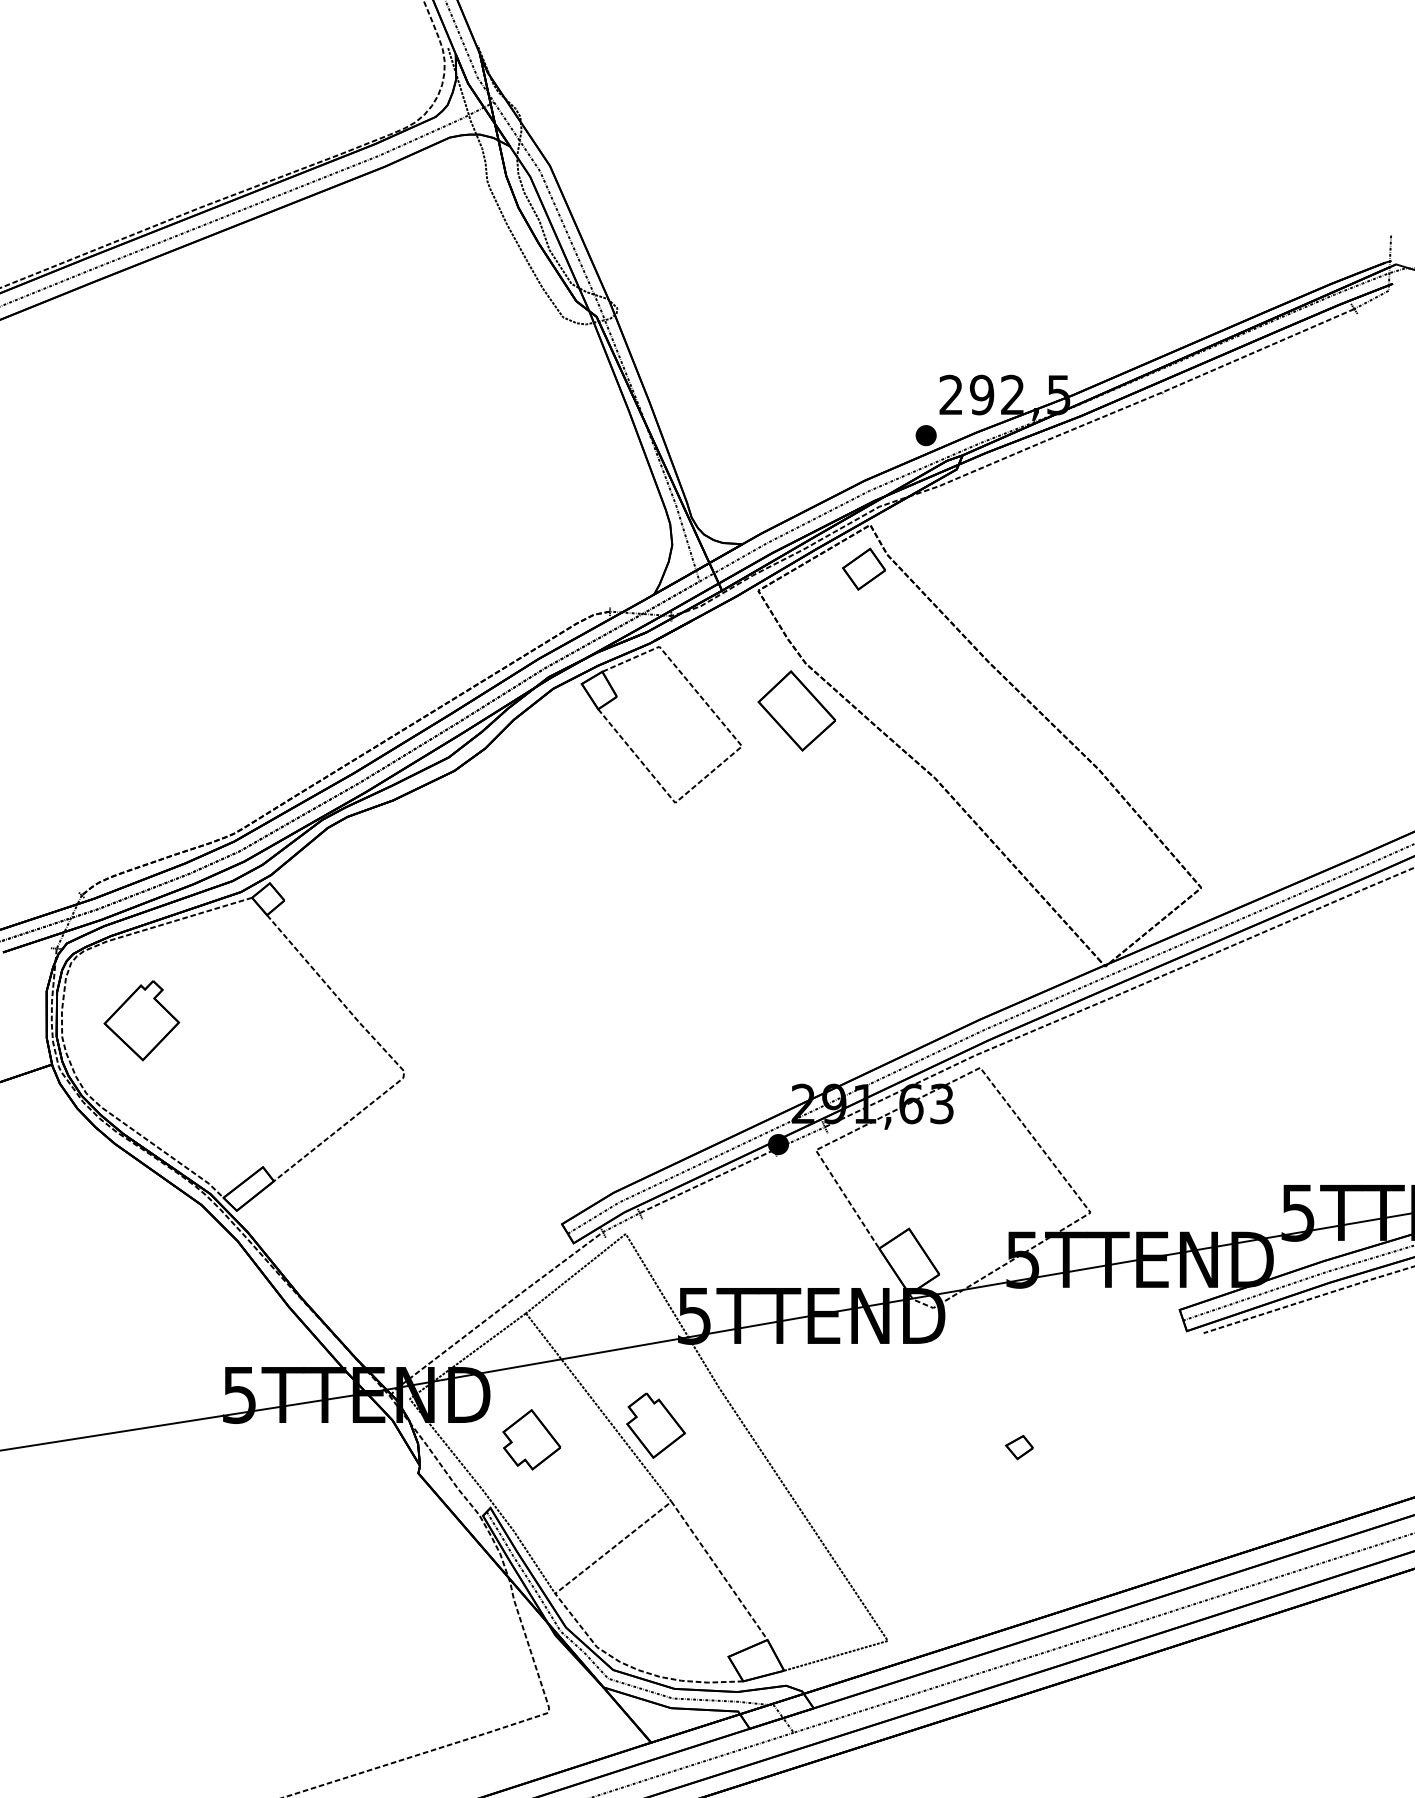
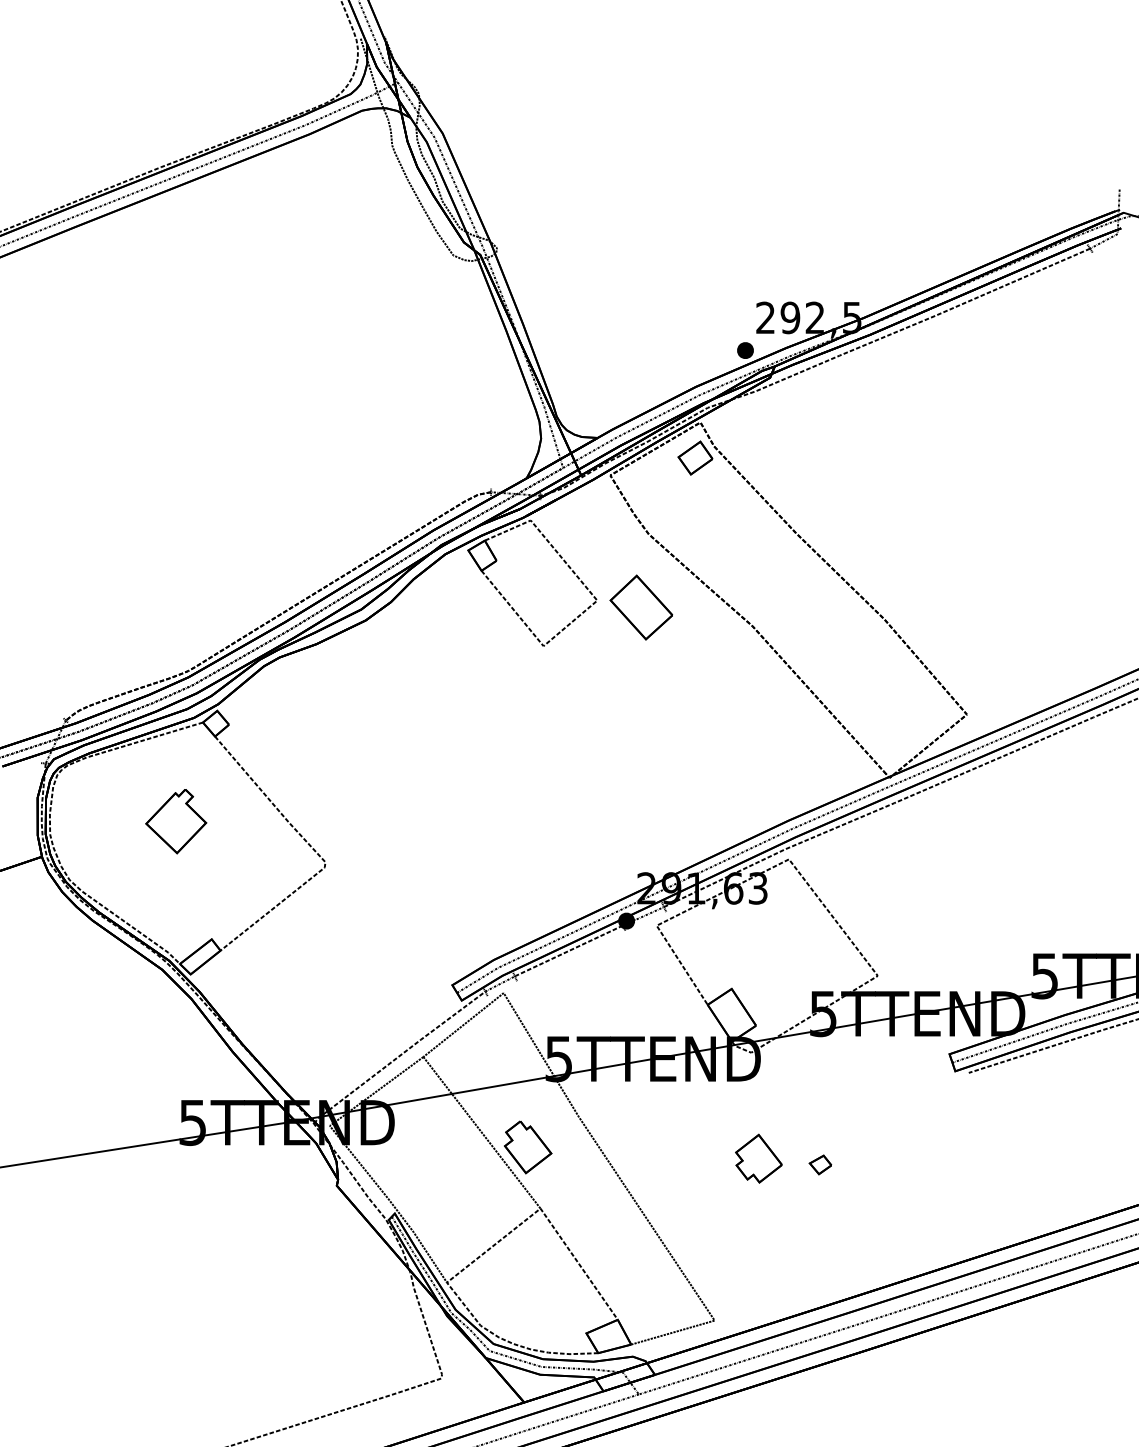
part: (796, 710) -> (641, 607), moved
part: (141, 1020) -> (175, 821), moved
part: (531, 1439) -> (758, 1158), moved

